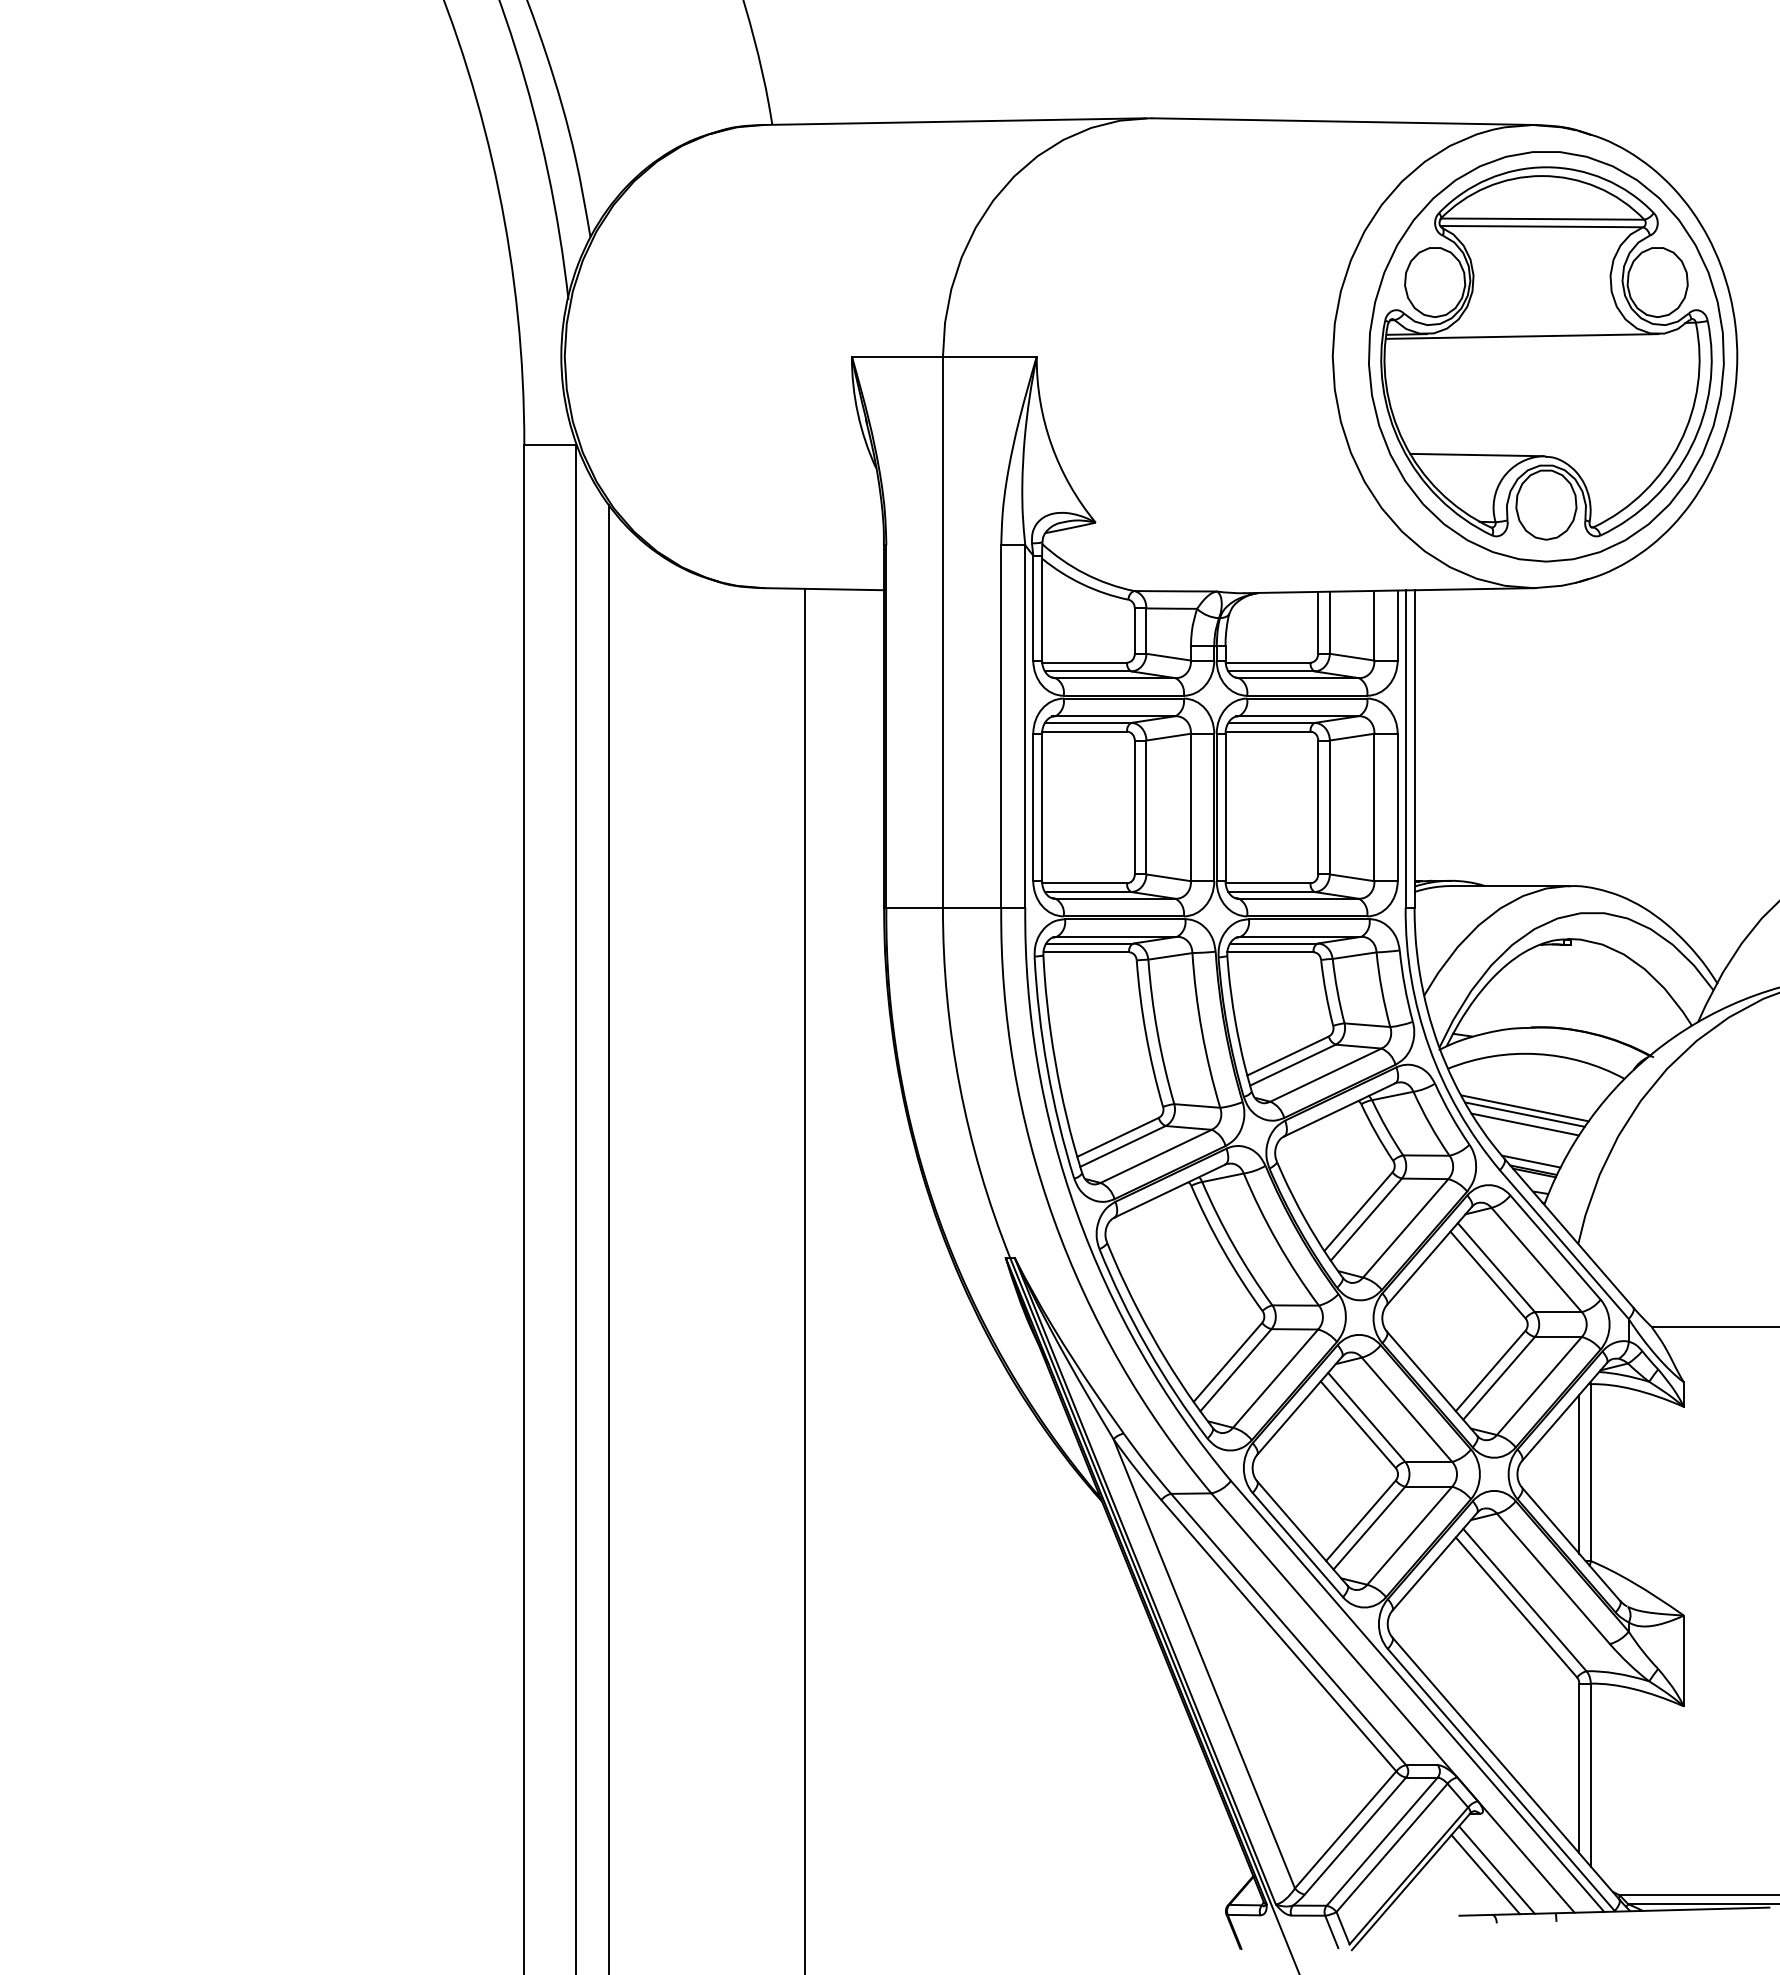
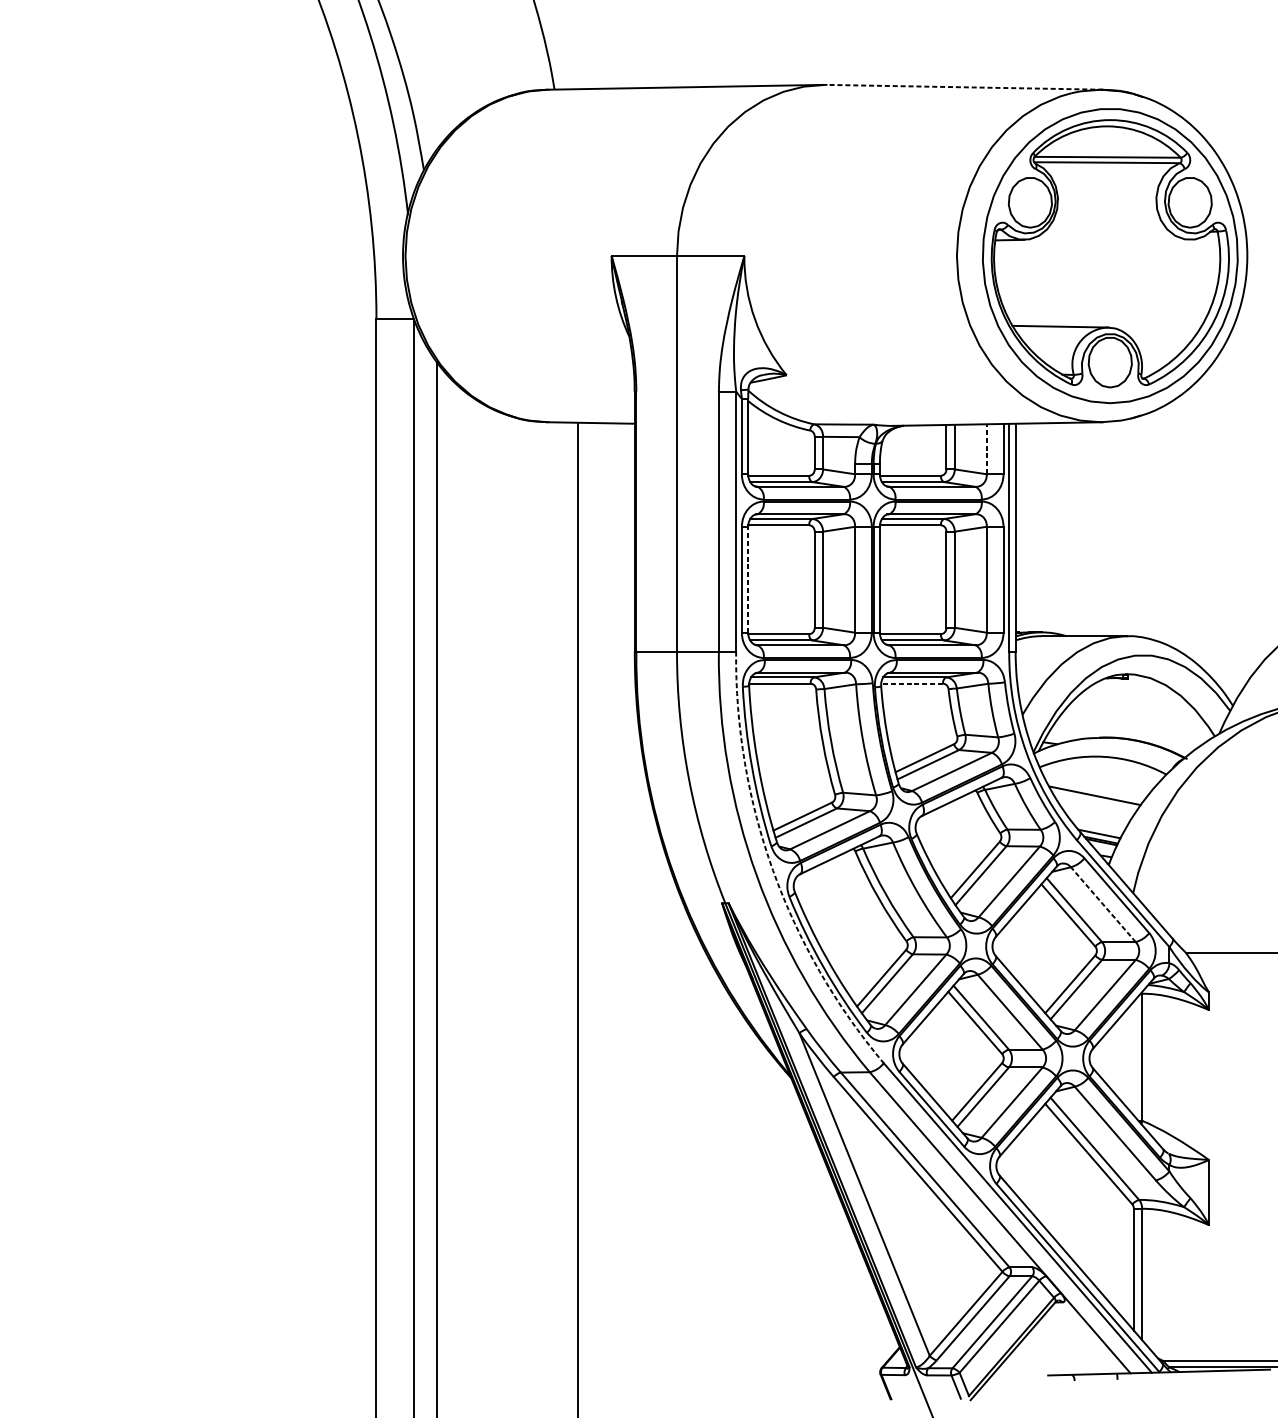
line: (1344, 121) -> (965, 87), solid -> dashed
line: (1522, 336) -> (1093, 241), removed
line: (1374, 625) -> (986, 449), solid -> dashed
line: (1042, 807) -> (748, 579), solid -> dashed
line: (1270, 952) -> (912, 683), solid -> dashed
line: (1524, 1114) -> (1094, 800), removed
line: (1525, 1124) -> (1095, 807), removed
arc: (1076, 1212) -> (772, 870), solid -> dashed
line: (1536, 1260) -> (1103, 905), solid -> dashed
line: (1579, 1473) -> (1134, 1057), removed
line: (1496, 1869) -> (1074, 1342), removed
line: (1485, 1874) -> (1066, 1345), removed

